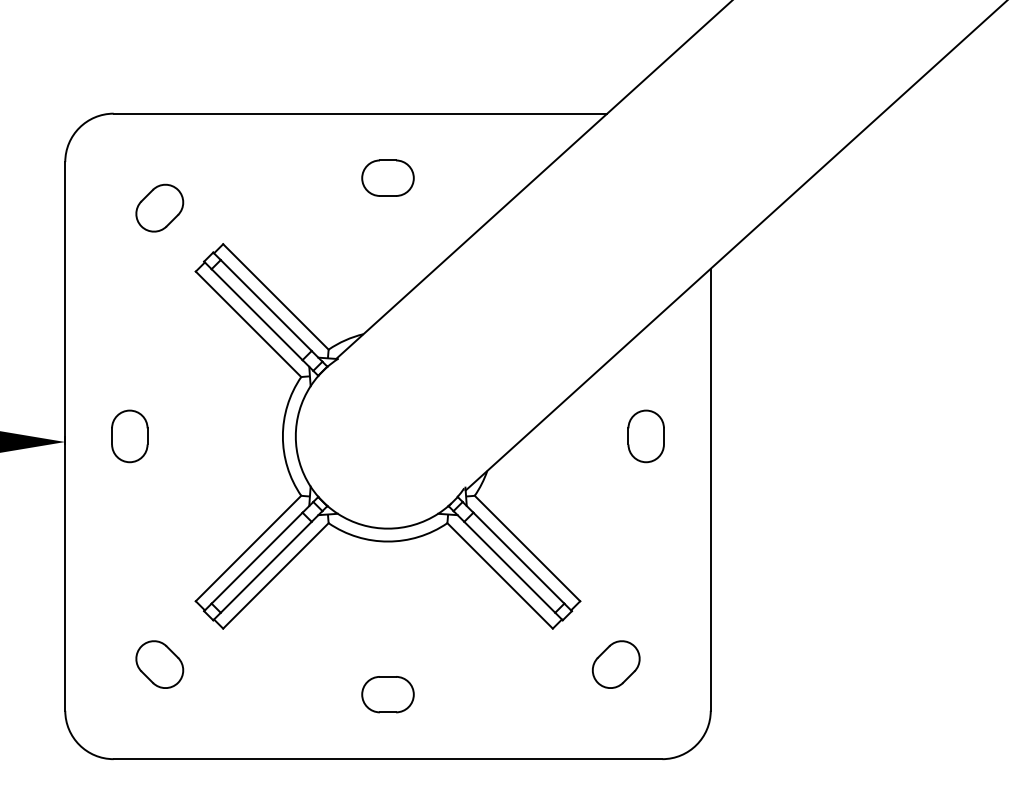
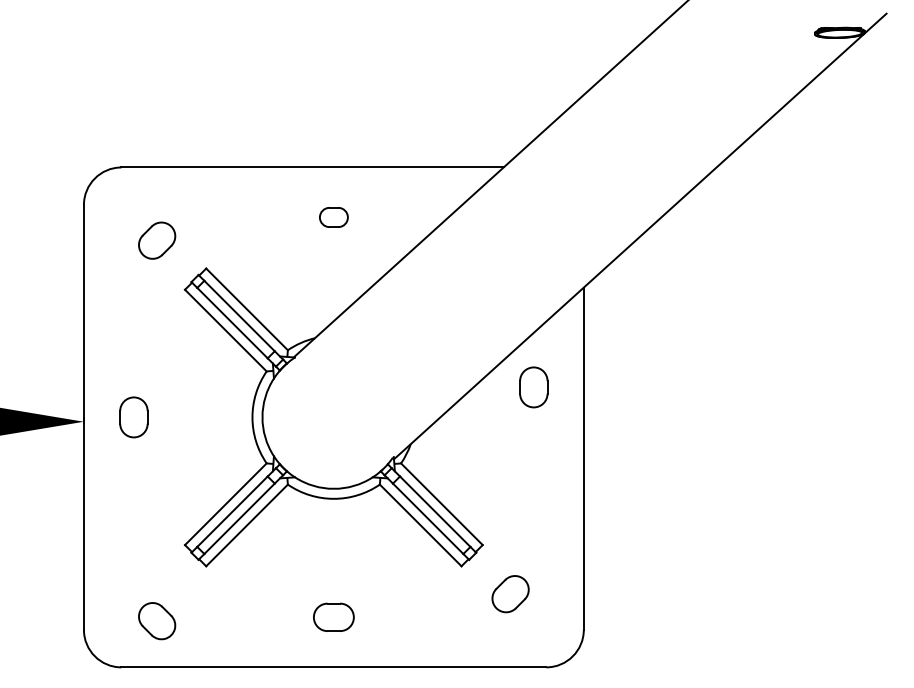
part: (387, 178) -> (333, 217), size x0.7
part: (645, 436) -> (533, 387), moved
part: (160, 665) -> (157, 621), moved

